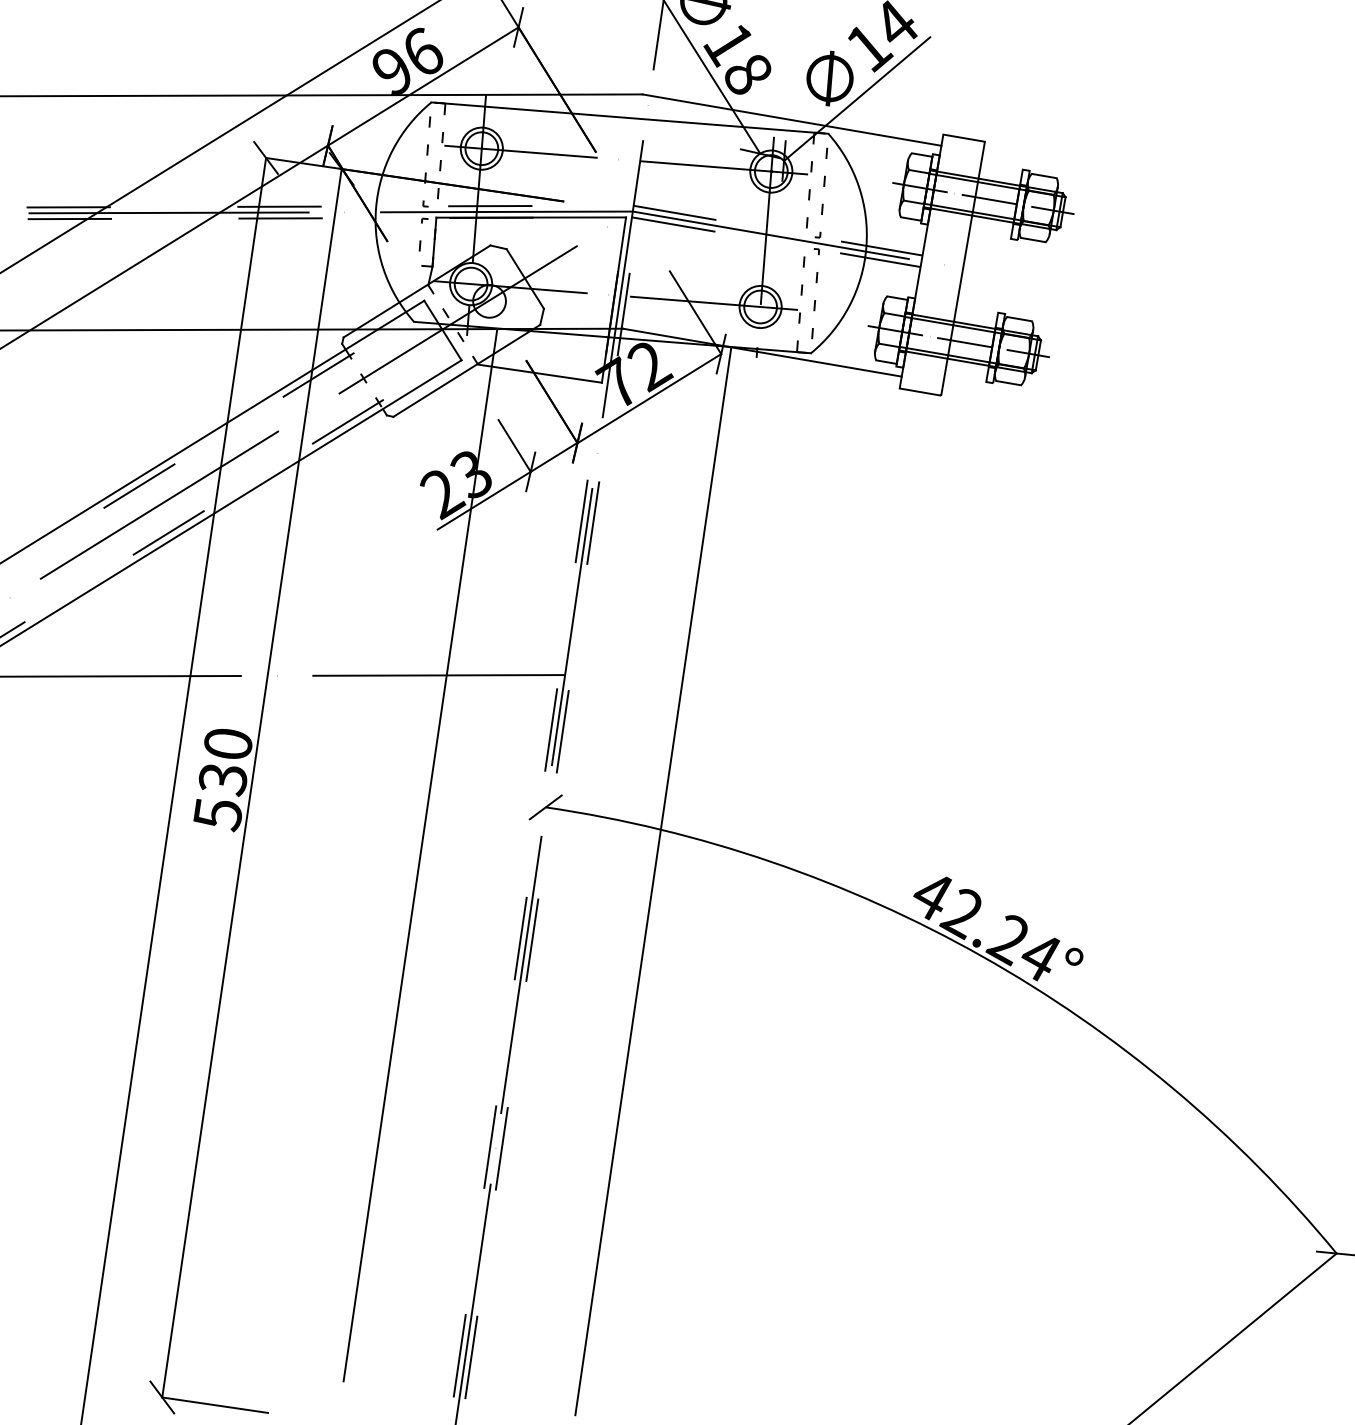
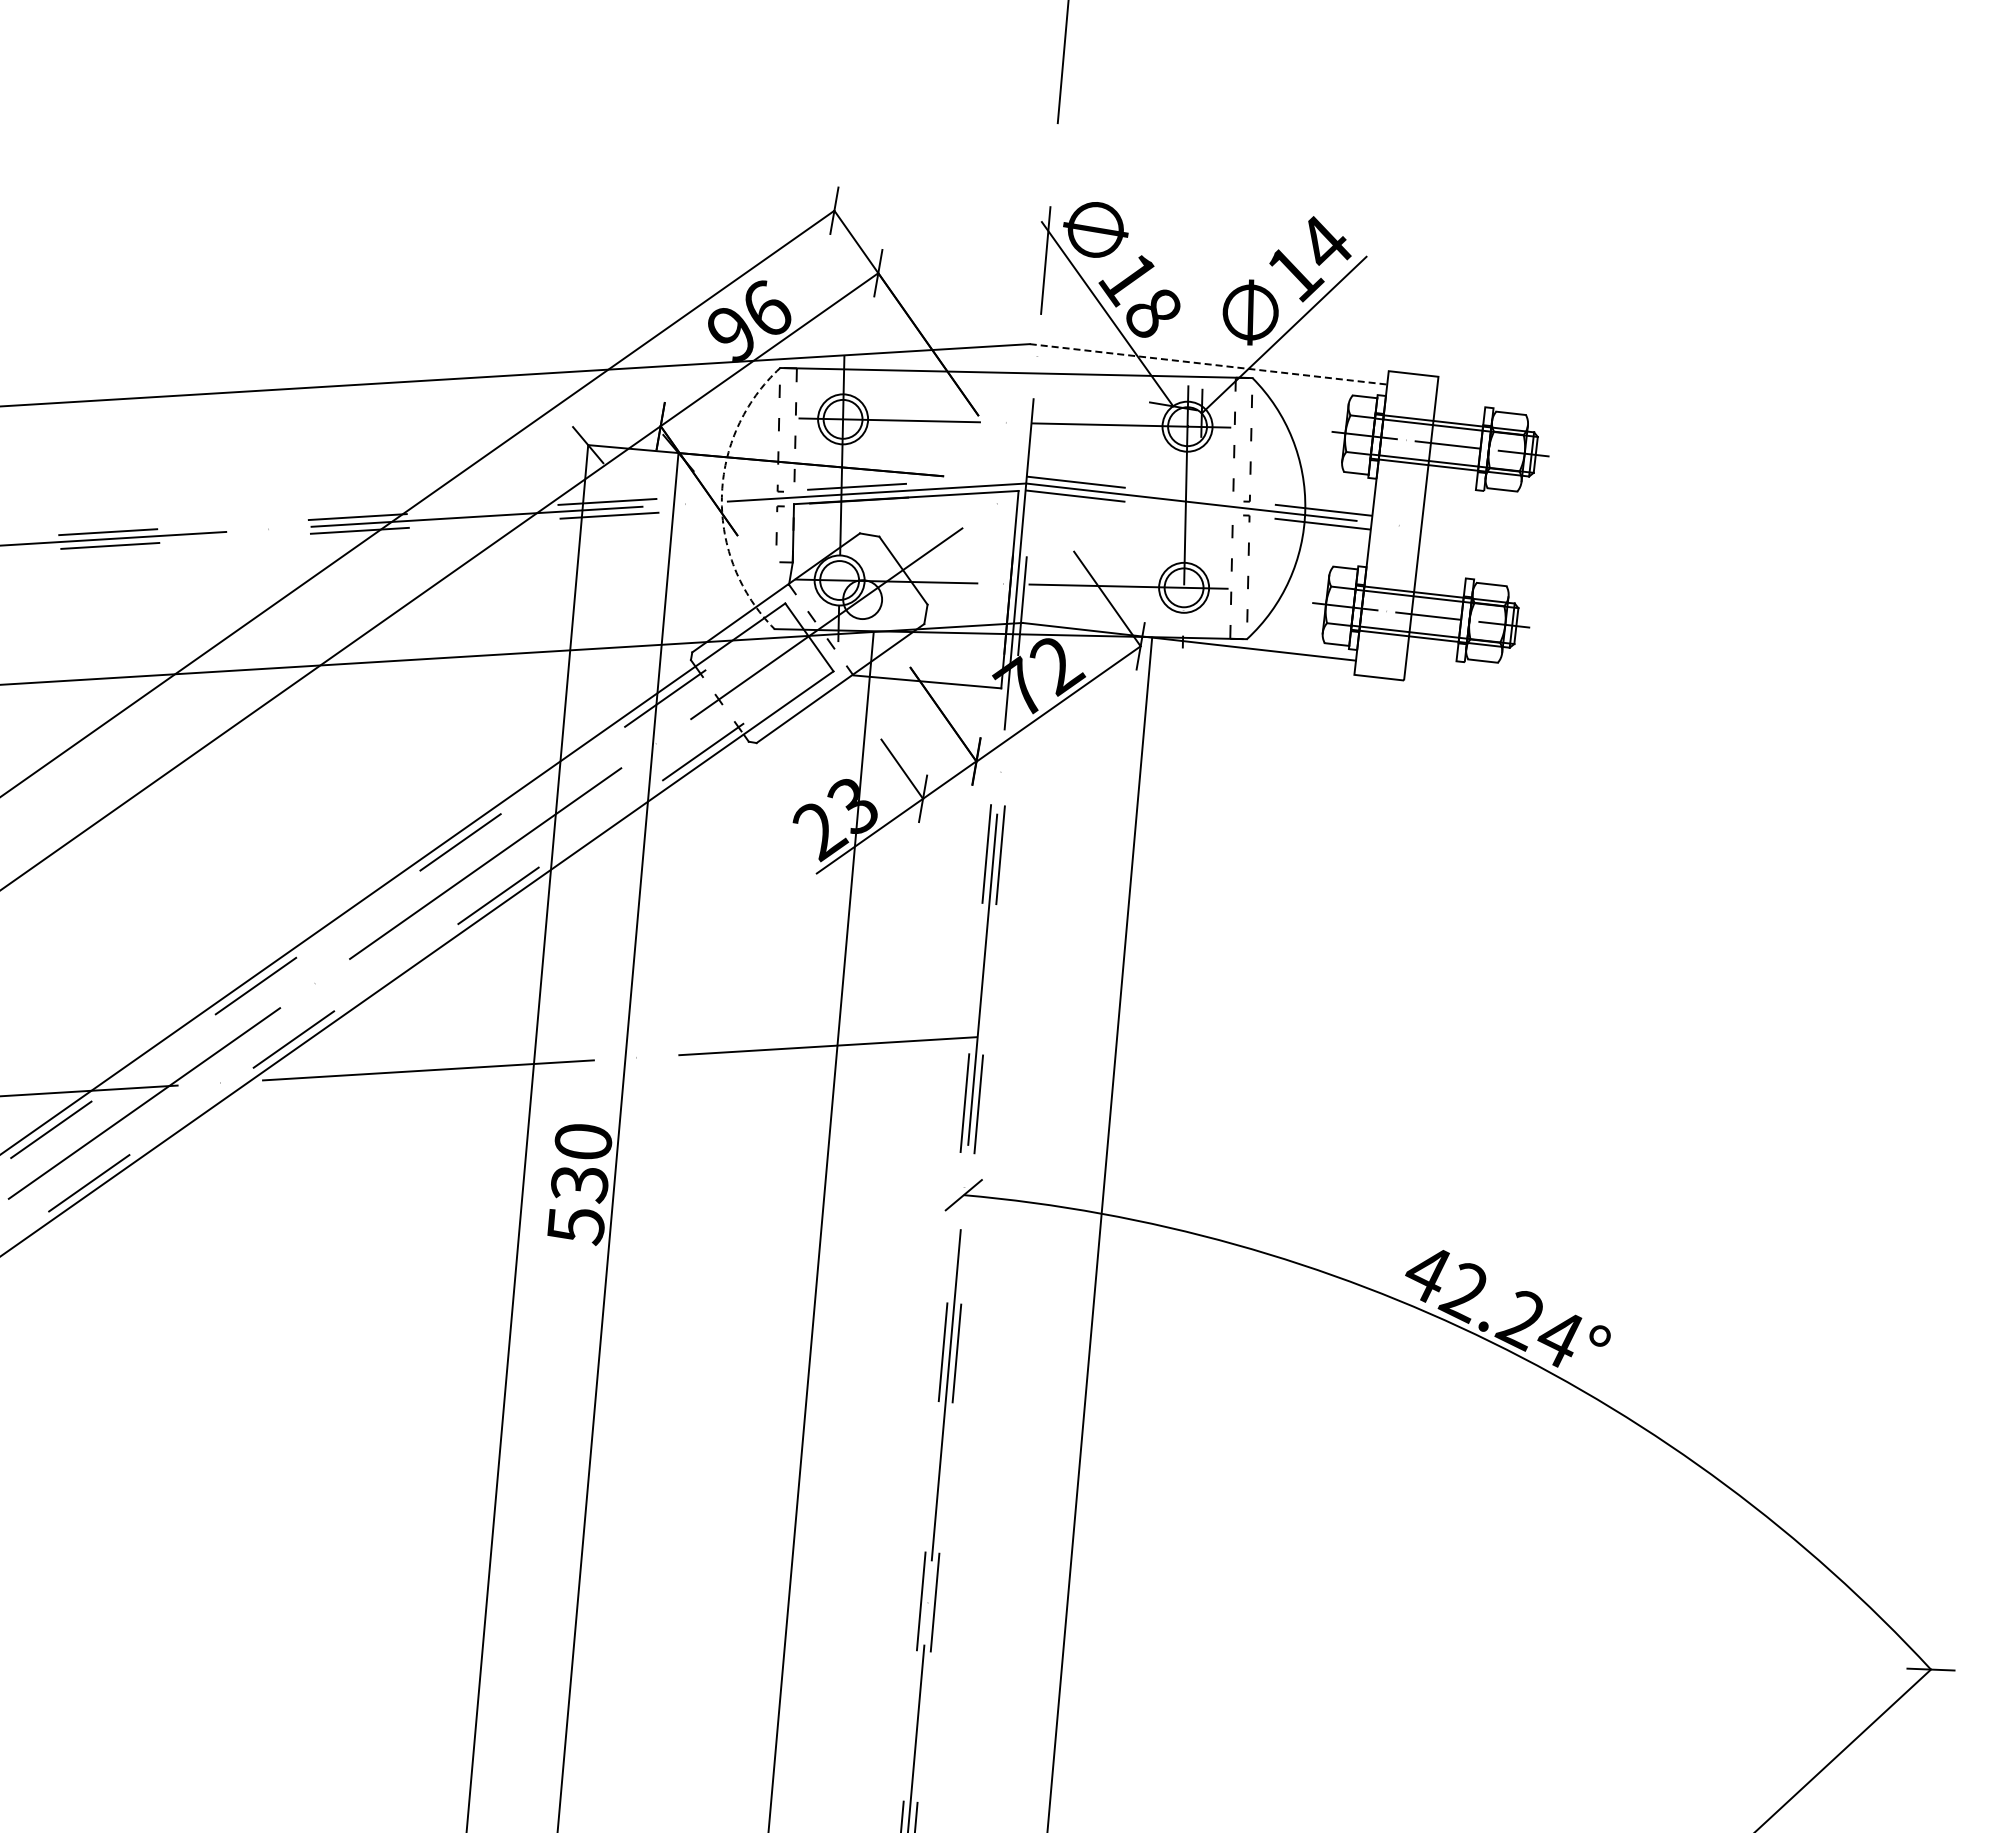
line: (791, 120) -> (1208, 364), solid -> dashed
arc: (375, 208) -> (721, 497), solid -> dashed

